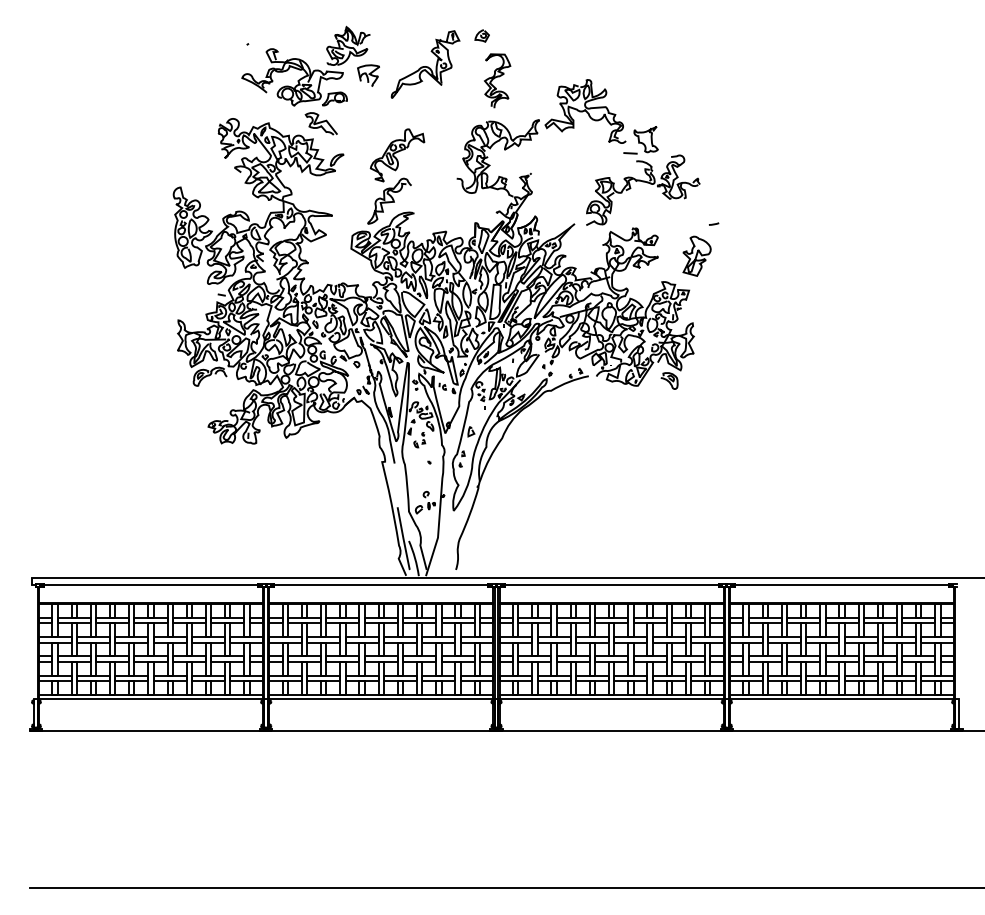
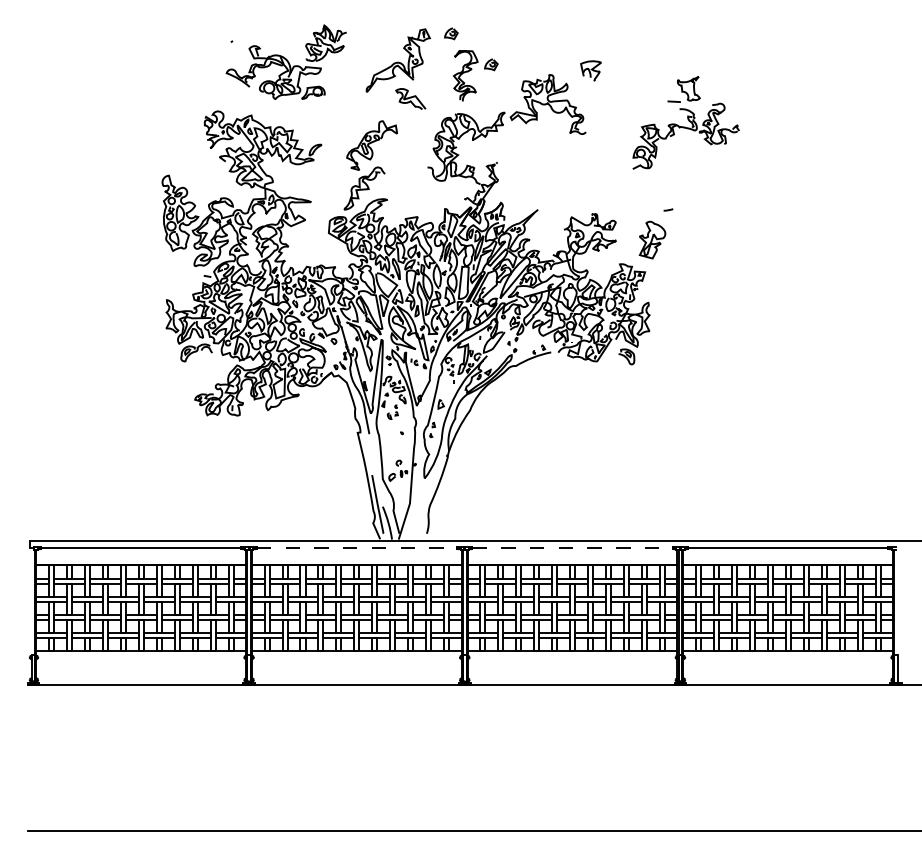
part: (525, 68) -> (491, 64), added
part: (368, 75) -> (590, 70), moved
curve: (321, 123) -> (410, 98), moved
part: (642, 175) -> (685, 122), moved
line: (381, 585) -> (357, 548), solid -> dashed
line: (612, 585) -> (573, 548), solid -> dashed
line: (151, 698) -> (141, 654), removed
line: (380, 698) -> (356, 654), removed
line: (611, 698) -> (572, 654), removed
line: (842, 698) -> (788, 654), removed

